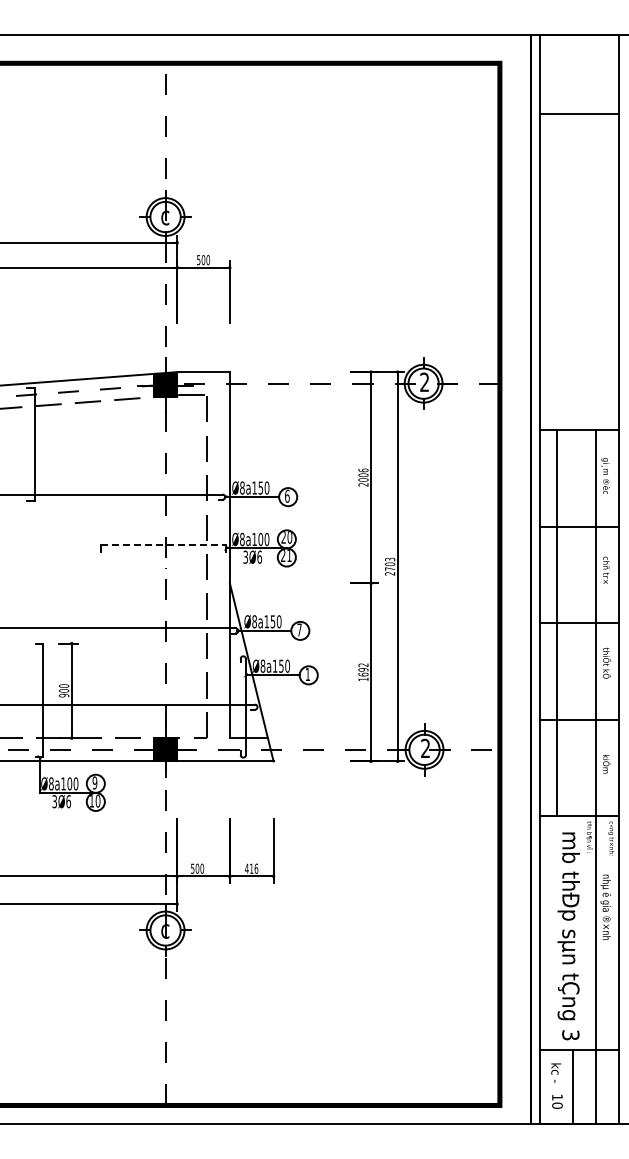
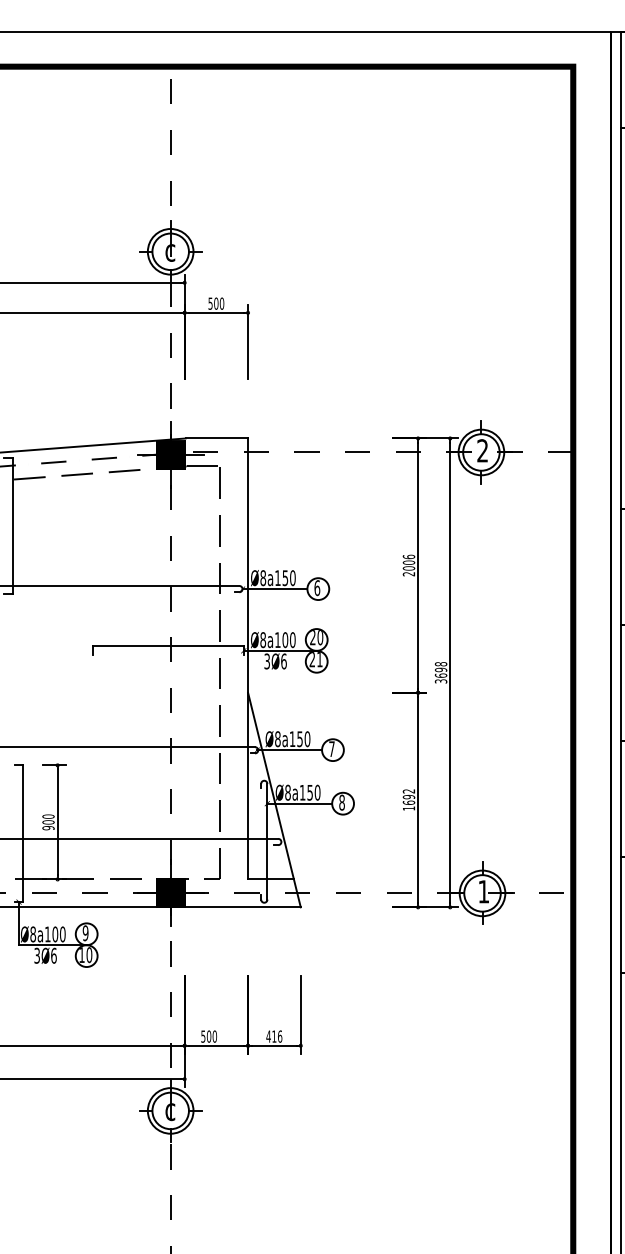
line: (164, 544) -> (169, 646), dashed -> solid
text: (390, 566) -> (441, 672), 2703 -> 3698
text: (307, 674) -> (341, 802), 1 -> 8
text: (425, 747) -> (483, 890), 2 -> 1

